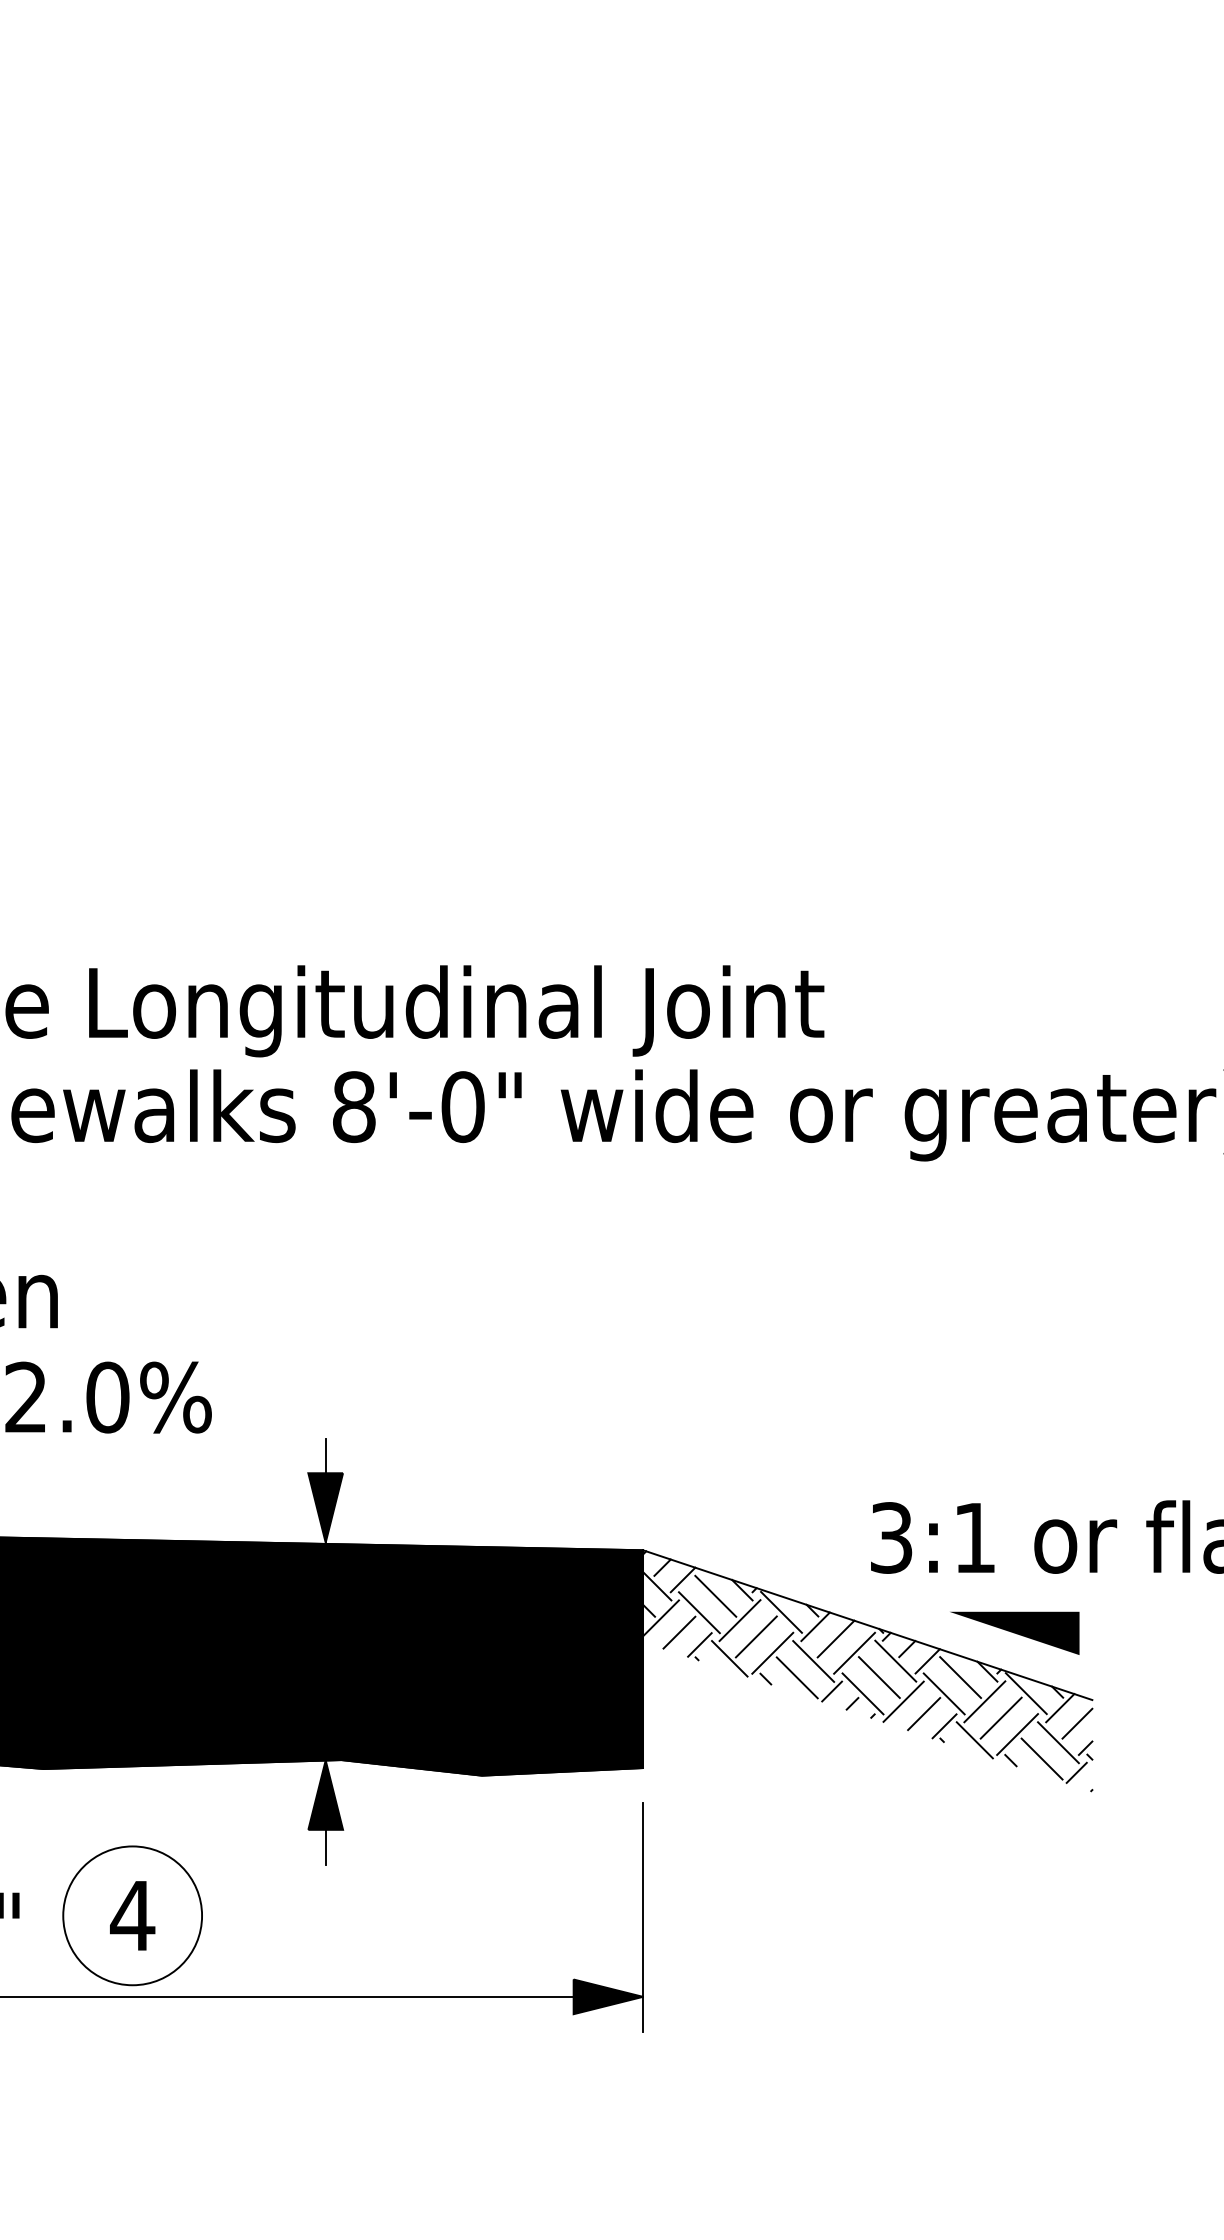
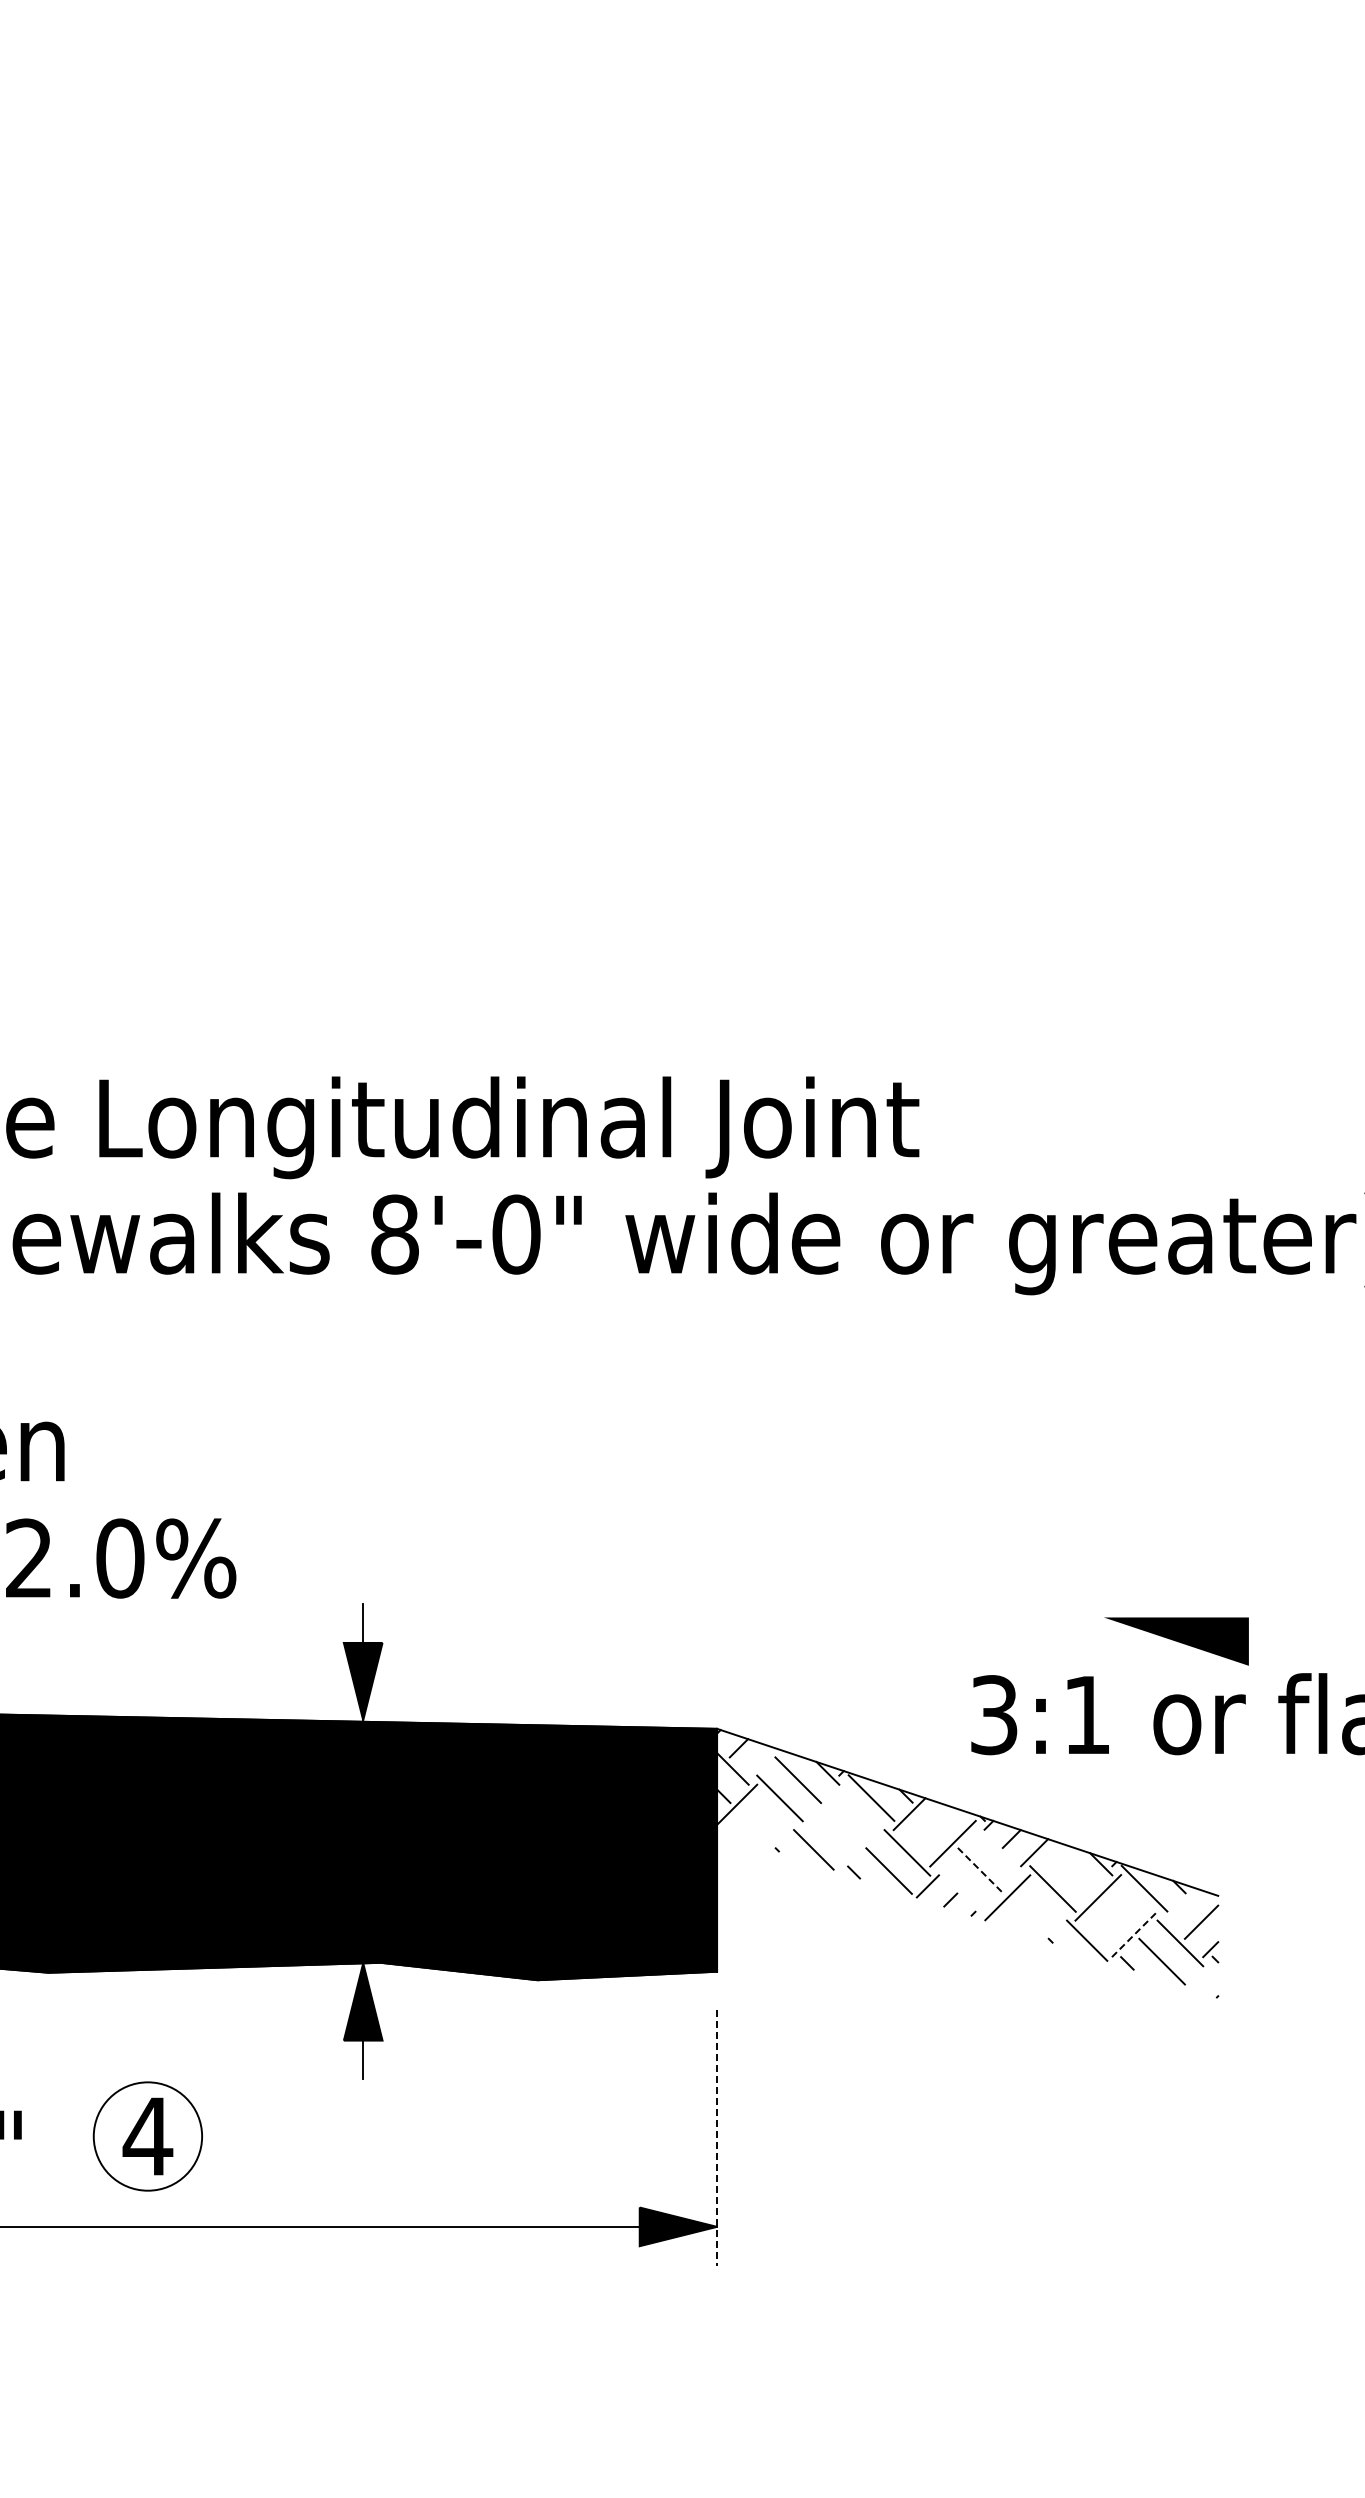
line: (682, 1579) -> (761, 1761), removed
line: (740, 1620) -> (825, 1807), removed
line: (679, 1632) -> (757, 1820), removed
part: (1014, 1633) -> (1176, 1641), moved
line: (756, 1636) -> (843, 1825), removed
line: (835, 1638) -> (931, 1827), removed
line: (699, 1645) -> (780, 1834), removed
line: (772, 1653) -> (861, 1843), removed
line: (895, 1661) -> (998, 1852), removed
line: (960, 1677) -> (1071, 1870), removed
line: (880, 1678) -> (981, 1871), solid -> dashed
line: (863, 1693) -> (962, 1888), removed
line: (1060, 1707) -> (1182, 1904), removed
line: (924, 1714) -> (1030, 1911), removed
line: (1001, 1717) -> (1116, 1915), removed
line: (944, 1725) -> (1053, 1924), removed
line: (1018, 1733) -> (1135, 1933), solid -> dashed
line: (1076, 1772) -> (1200, 1976), removed
circle: (132, 1915) -> (147, 2136), size x0.7
line: (643, 1916) -> (717, 2137), solid -> dashed

